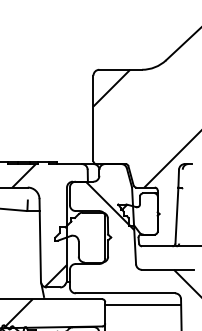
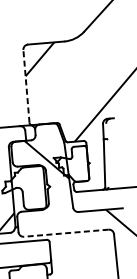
line: (93, 118) -> (26, 86), solid -> dashed
line: (125, 293) -> (66, 233), solid -> dashed
line: (143, 305) -> (82, 242), removed

